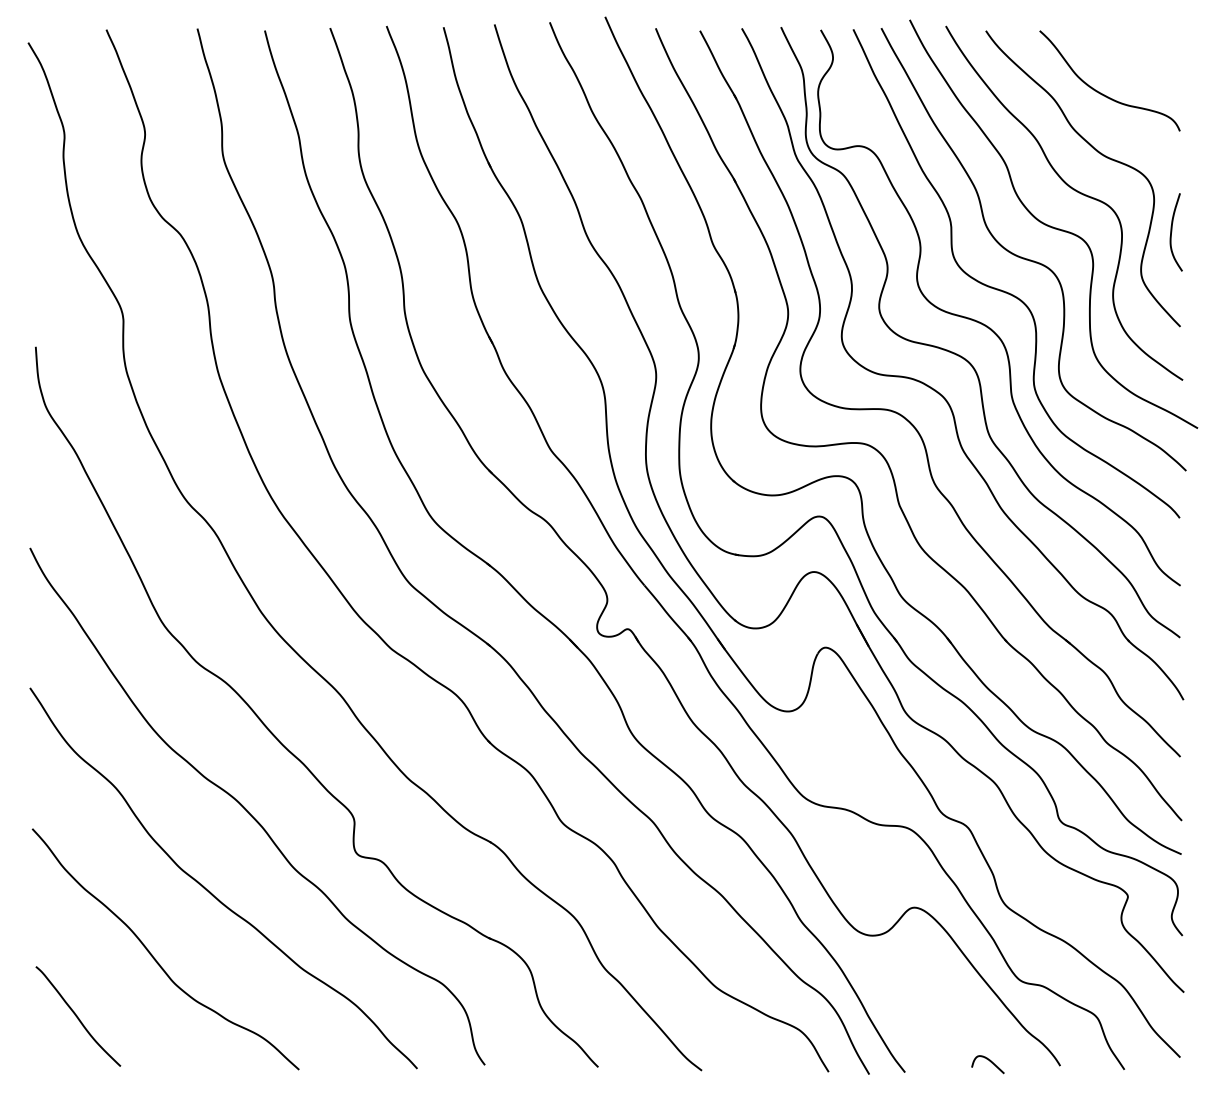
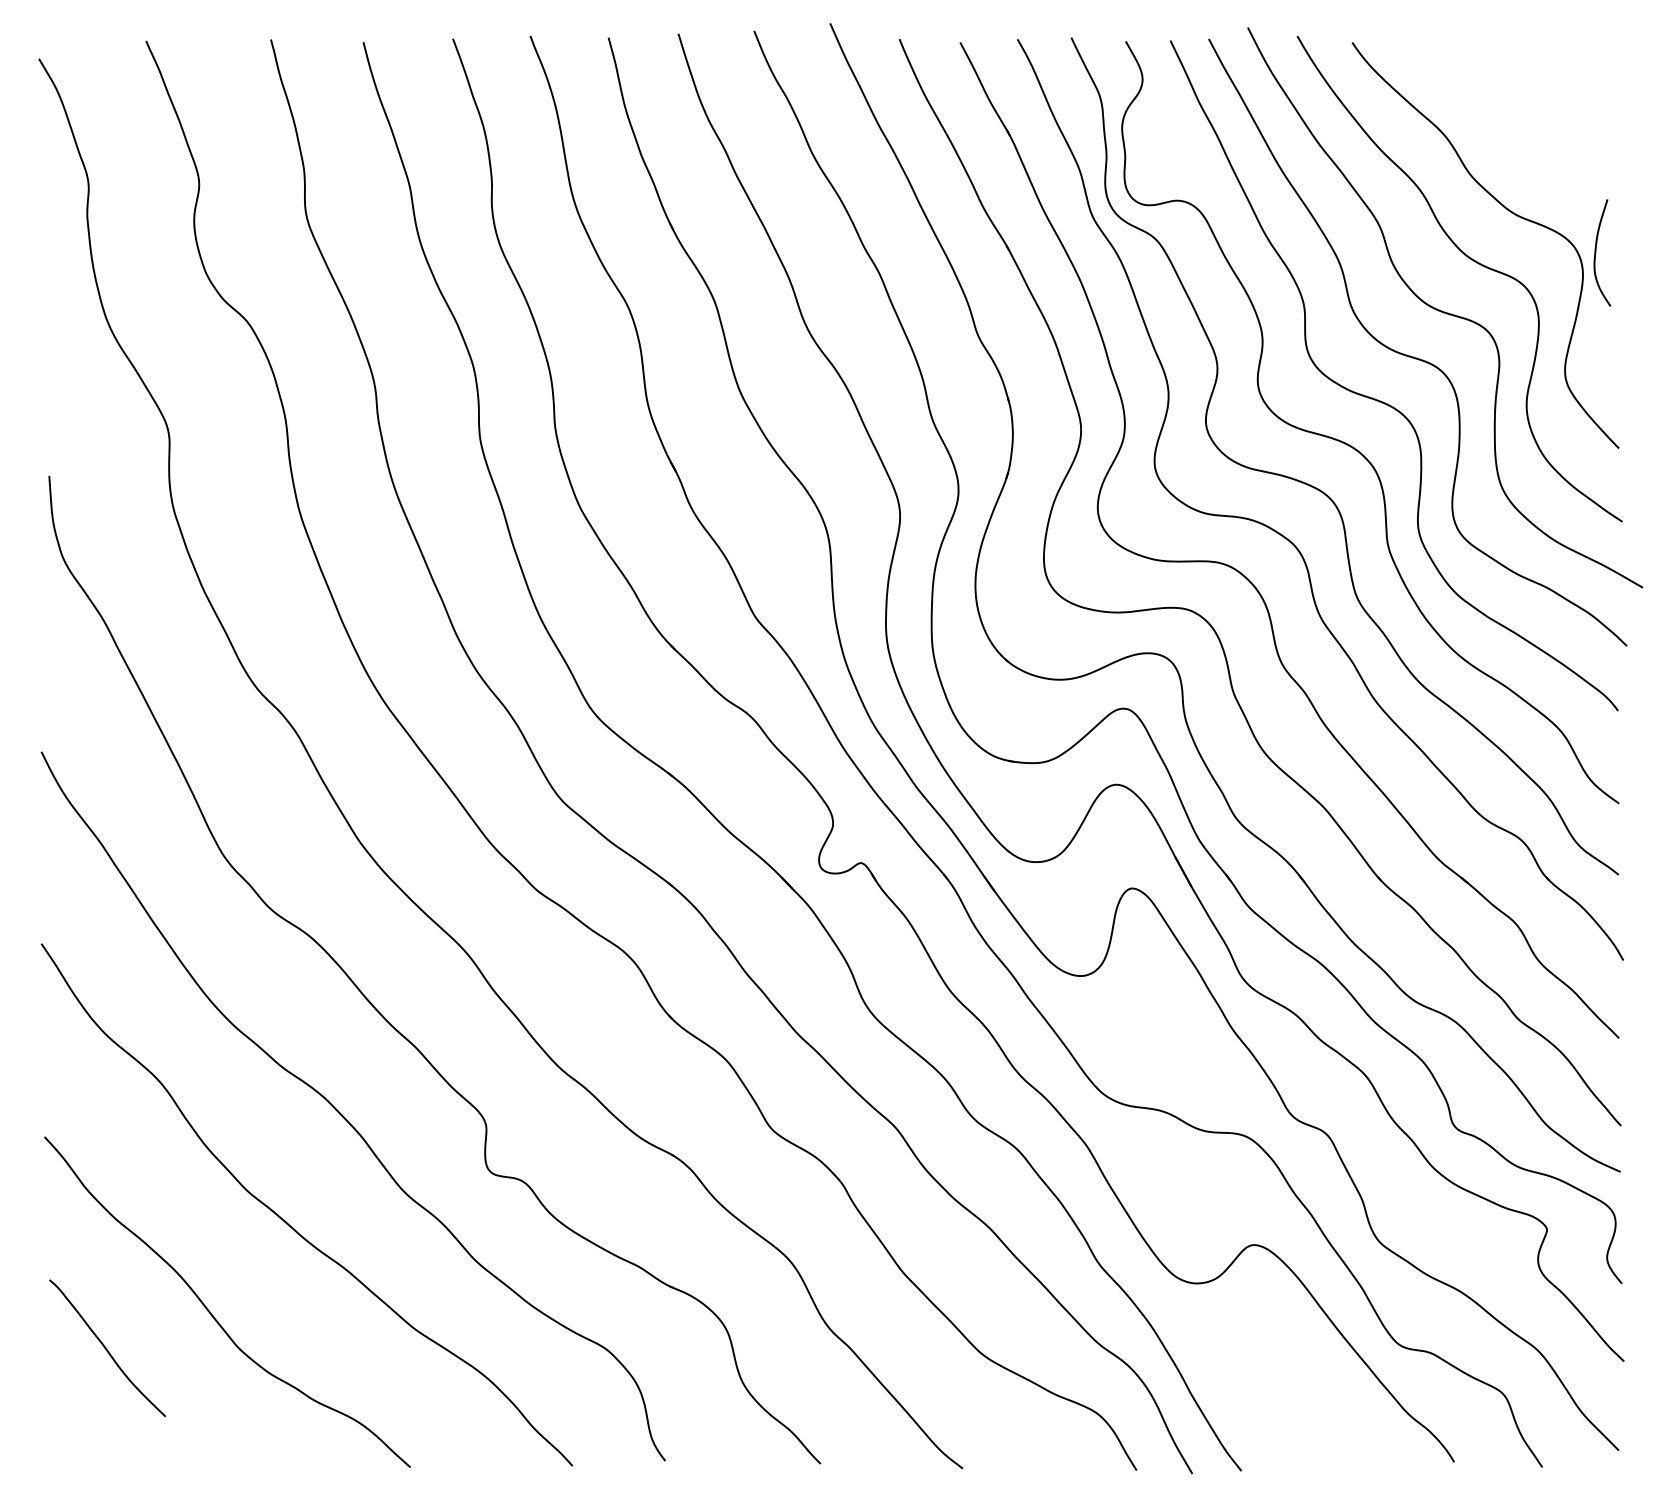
curve: (1103, 94) -> (1513, 129), removed
curve: (1172, 232) -> (1596, 252), moved
curve: (77, 1016) -> (106, 1348), moved
curve: (990, 1061) -> (1358, 1456), removed

